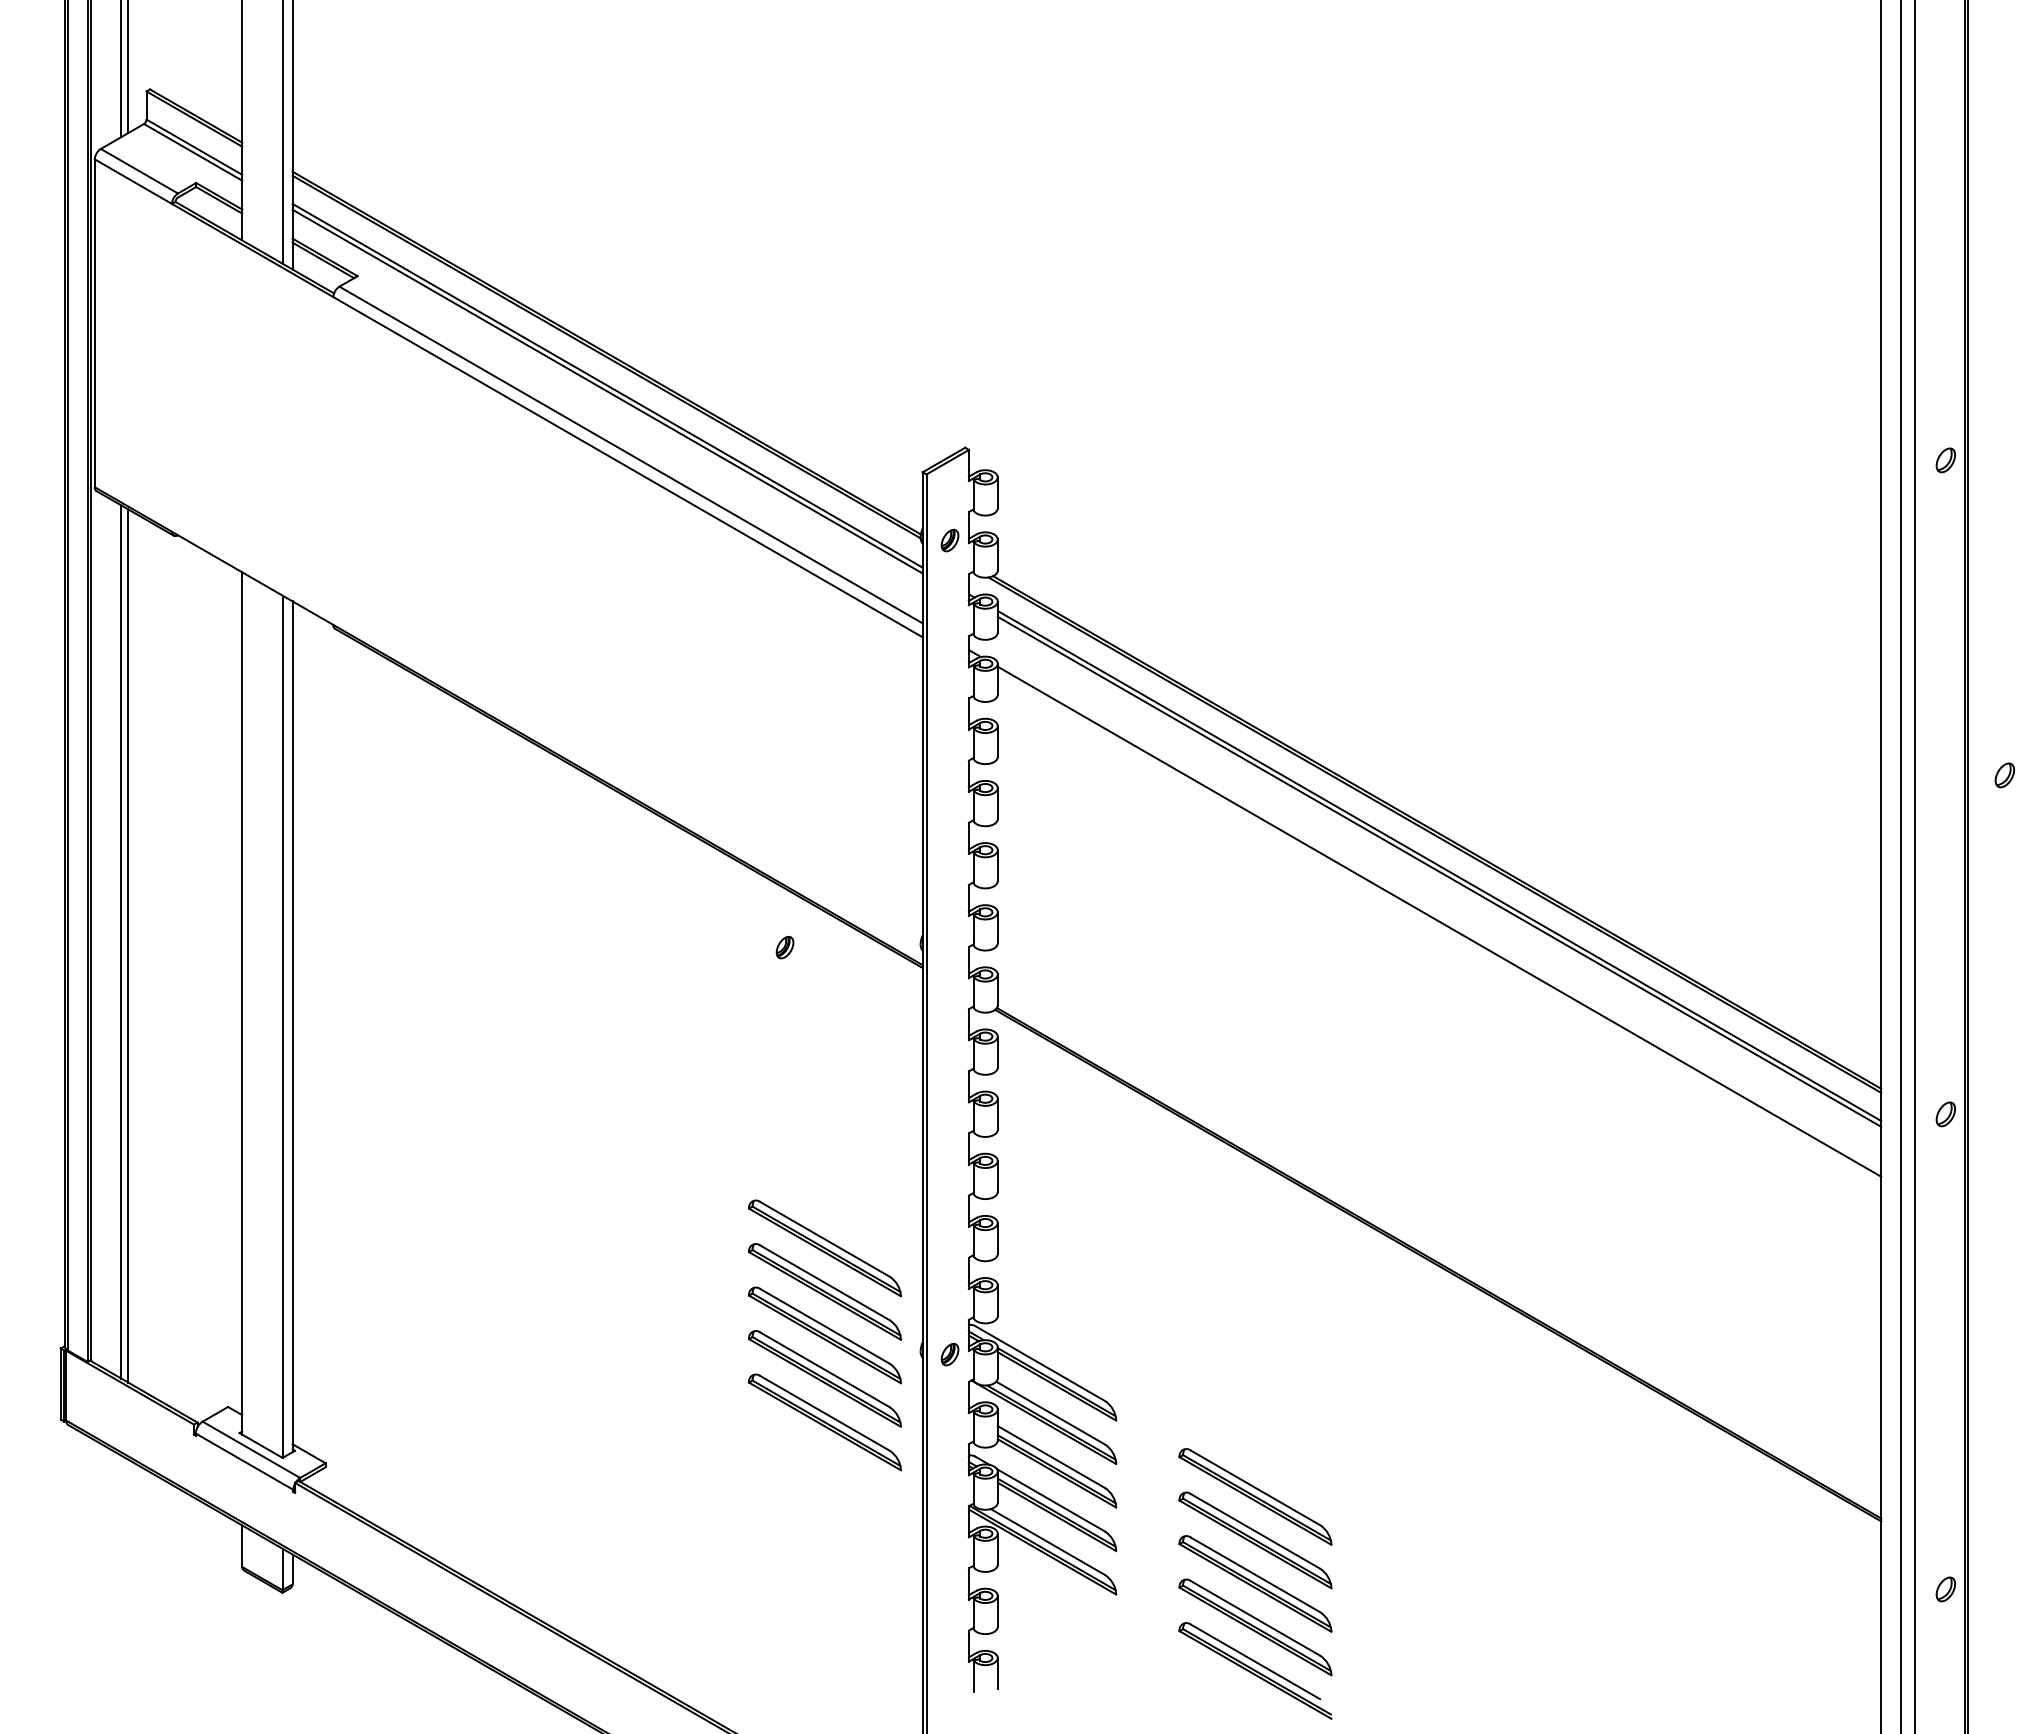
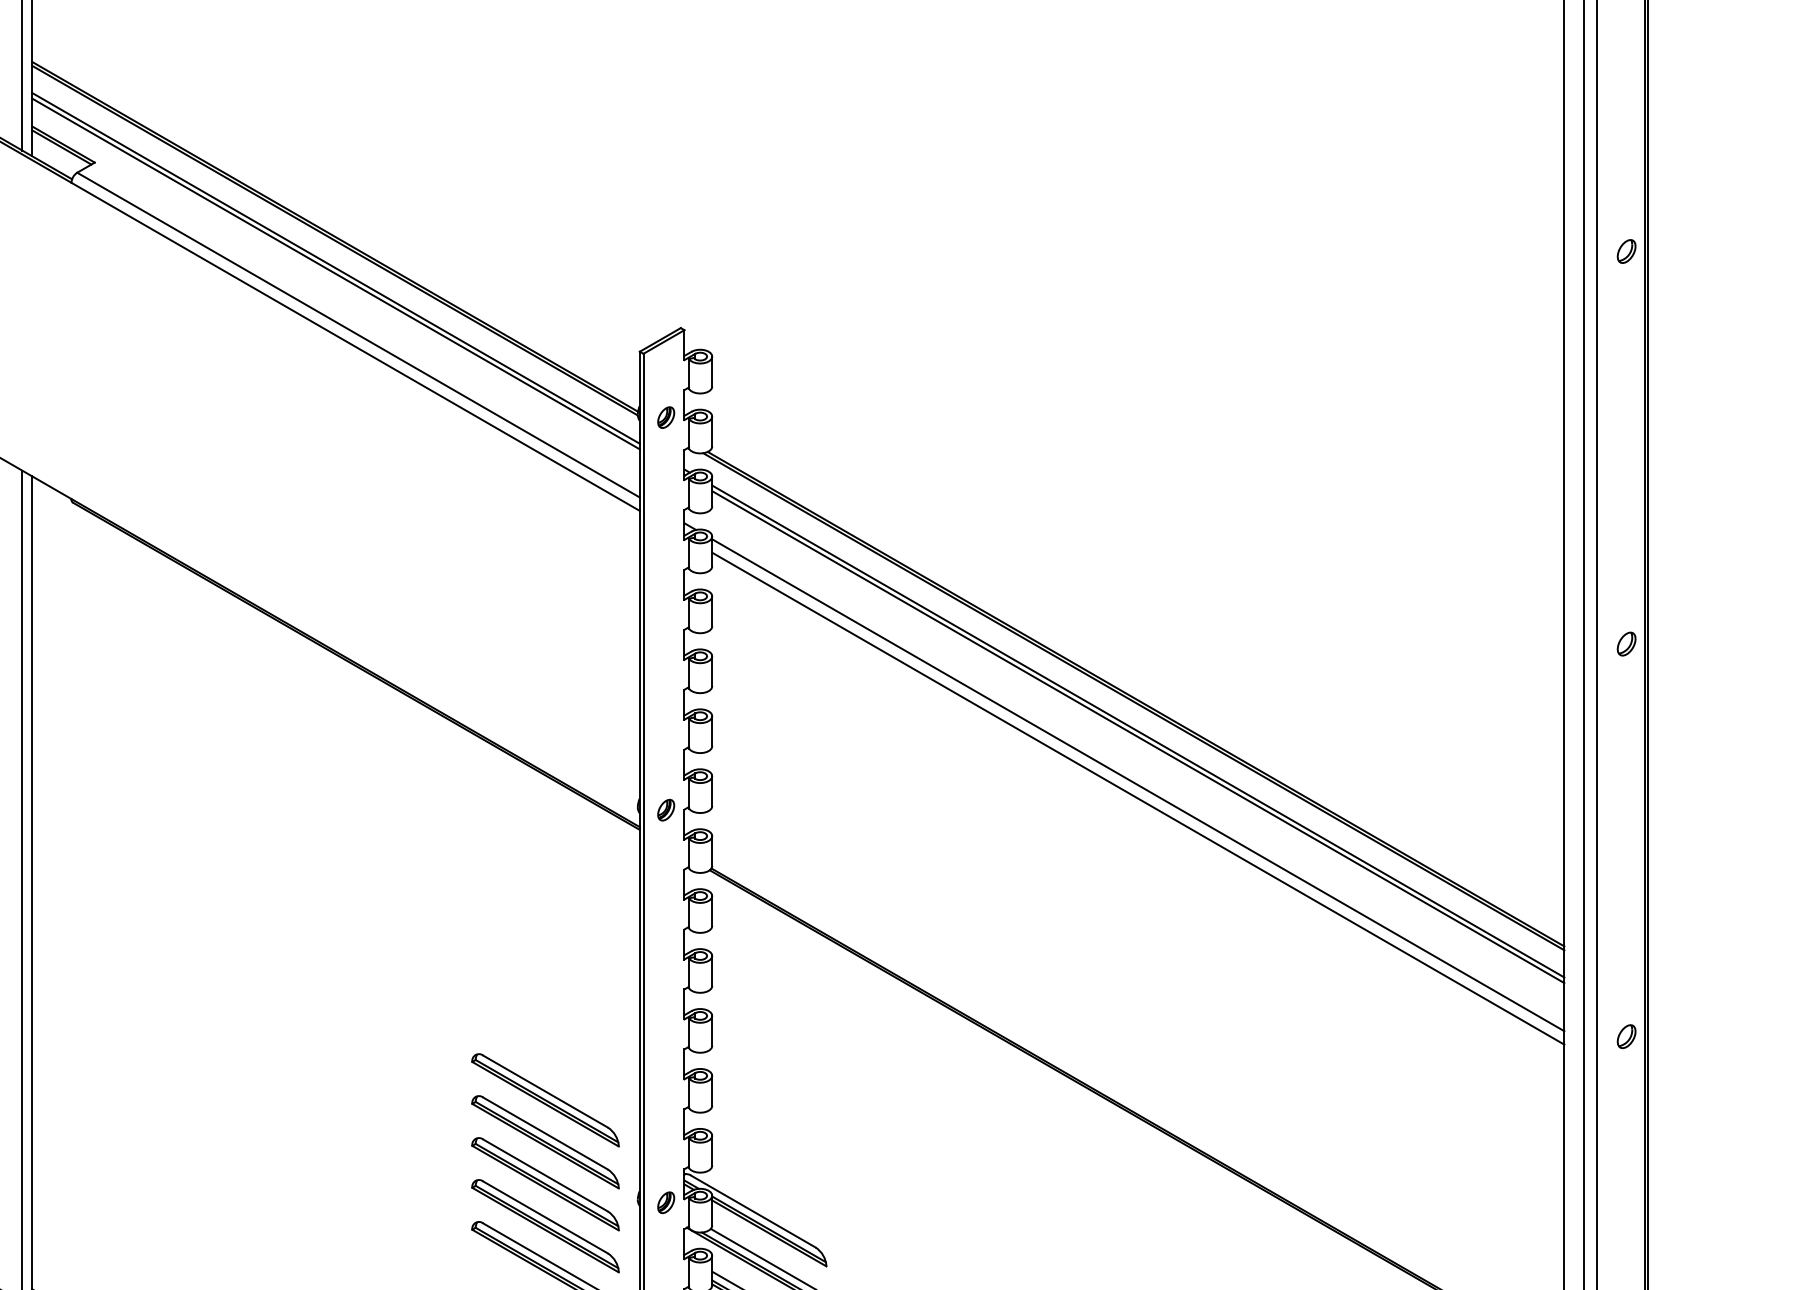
part: (1945, 460) -> (1626, 251), moved
part: (2004, 775) -> (1626, 644), moved
line: (1439, 935) -> (1138, 798), added
part: (784, 947) -> (665, 810), moved
part: (1945, 1114) -> (1626, 1036), moved

